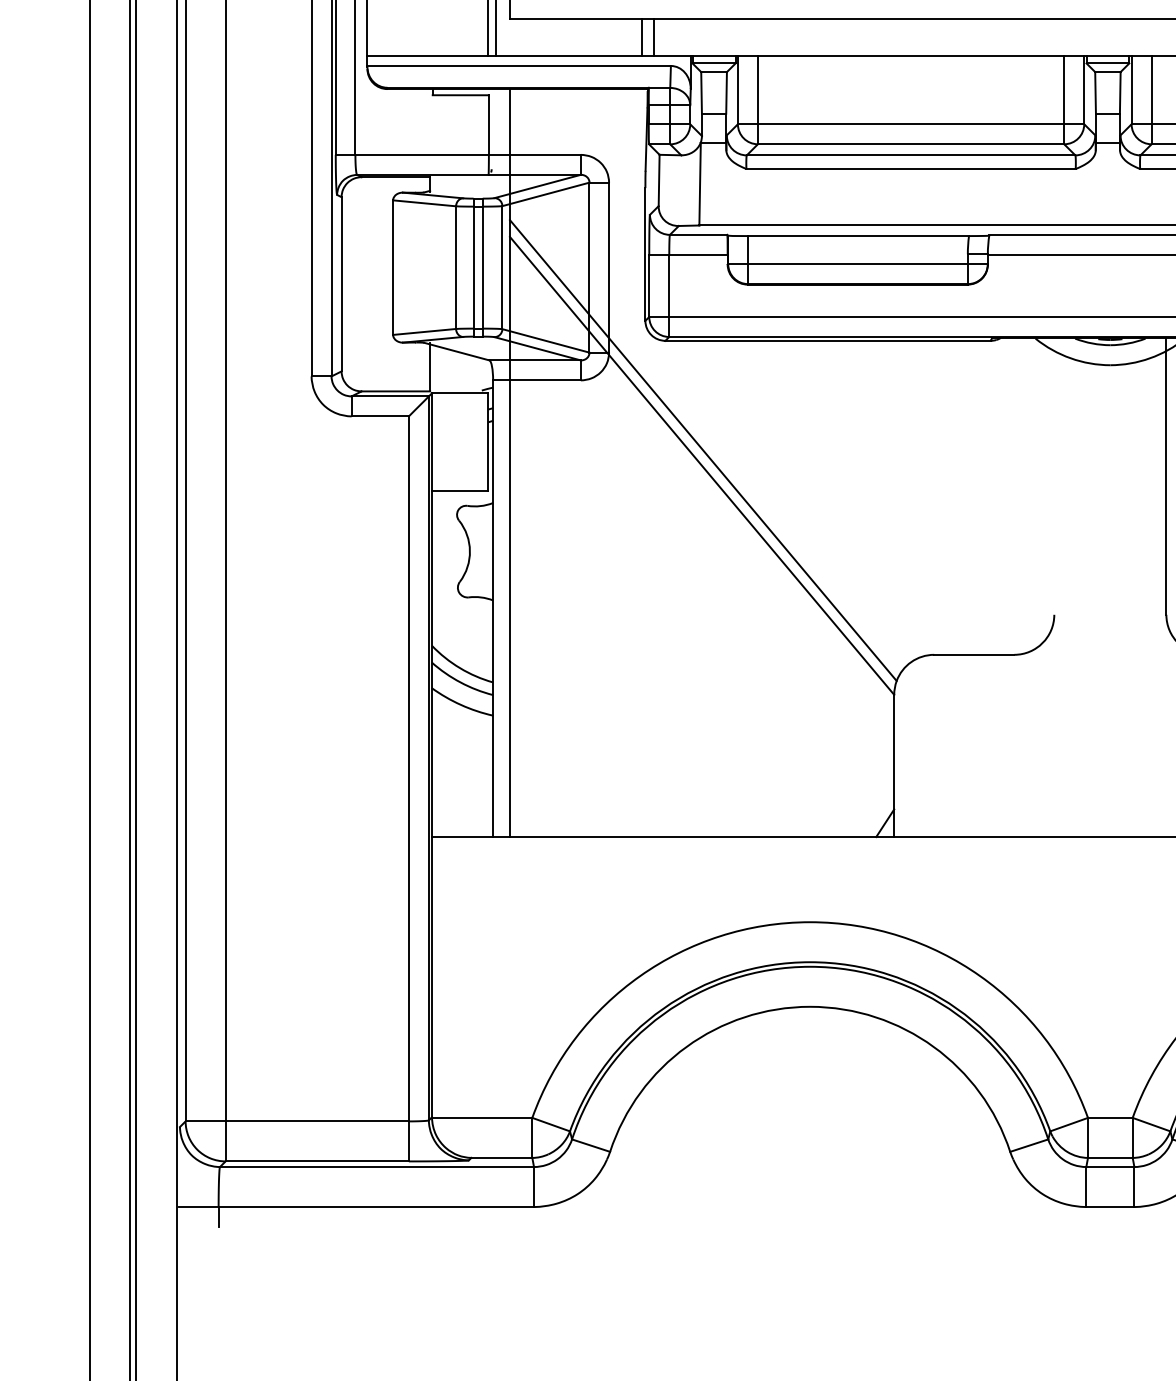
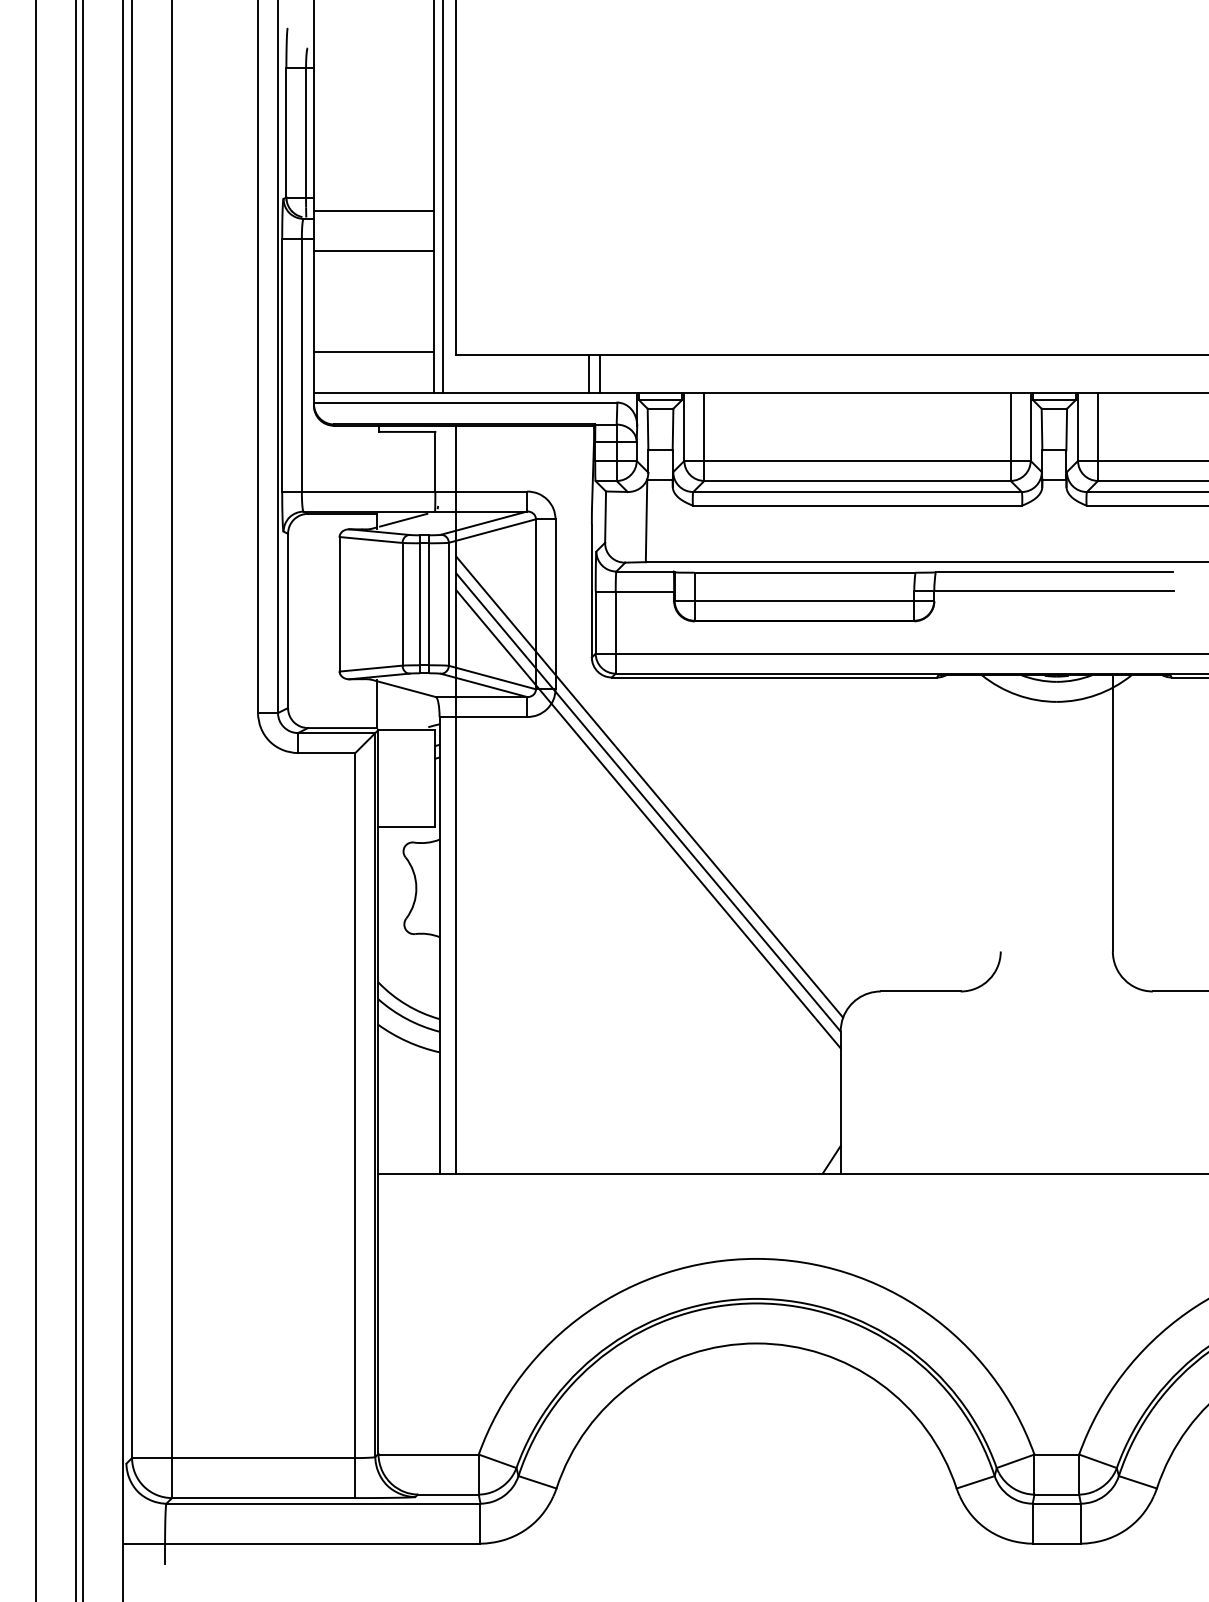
line: (427, 15) -> (373, 352), added
line: (457, 182) -> (403, 519), added
line: (702, 482) -> (648, 819), added

